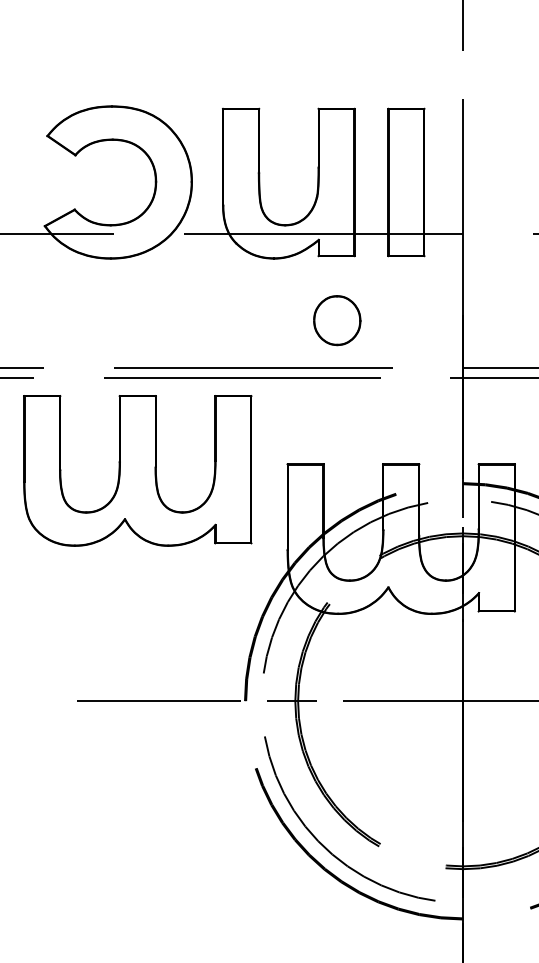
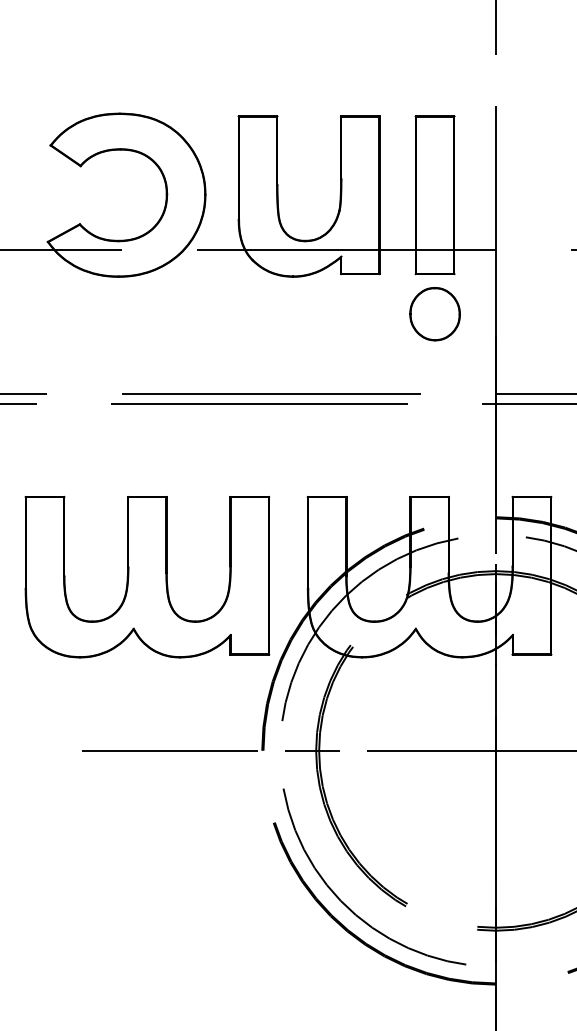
part: (336, 320) -> (434, 314), moved
part: (137, 471) -> (147, 577), moved

